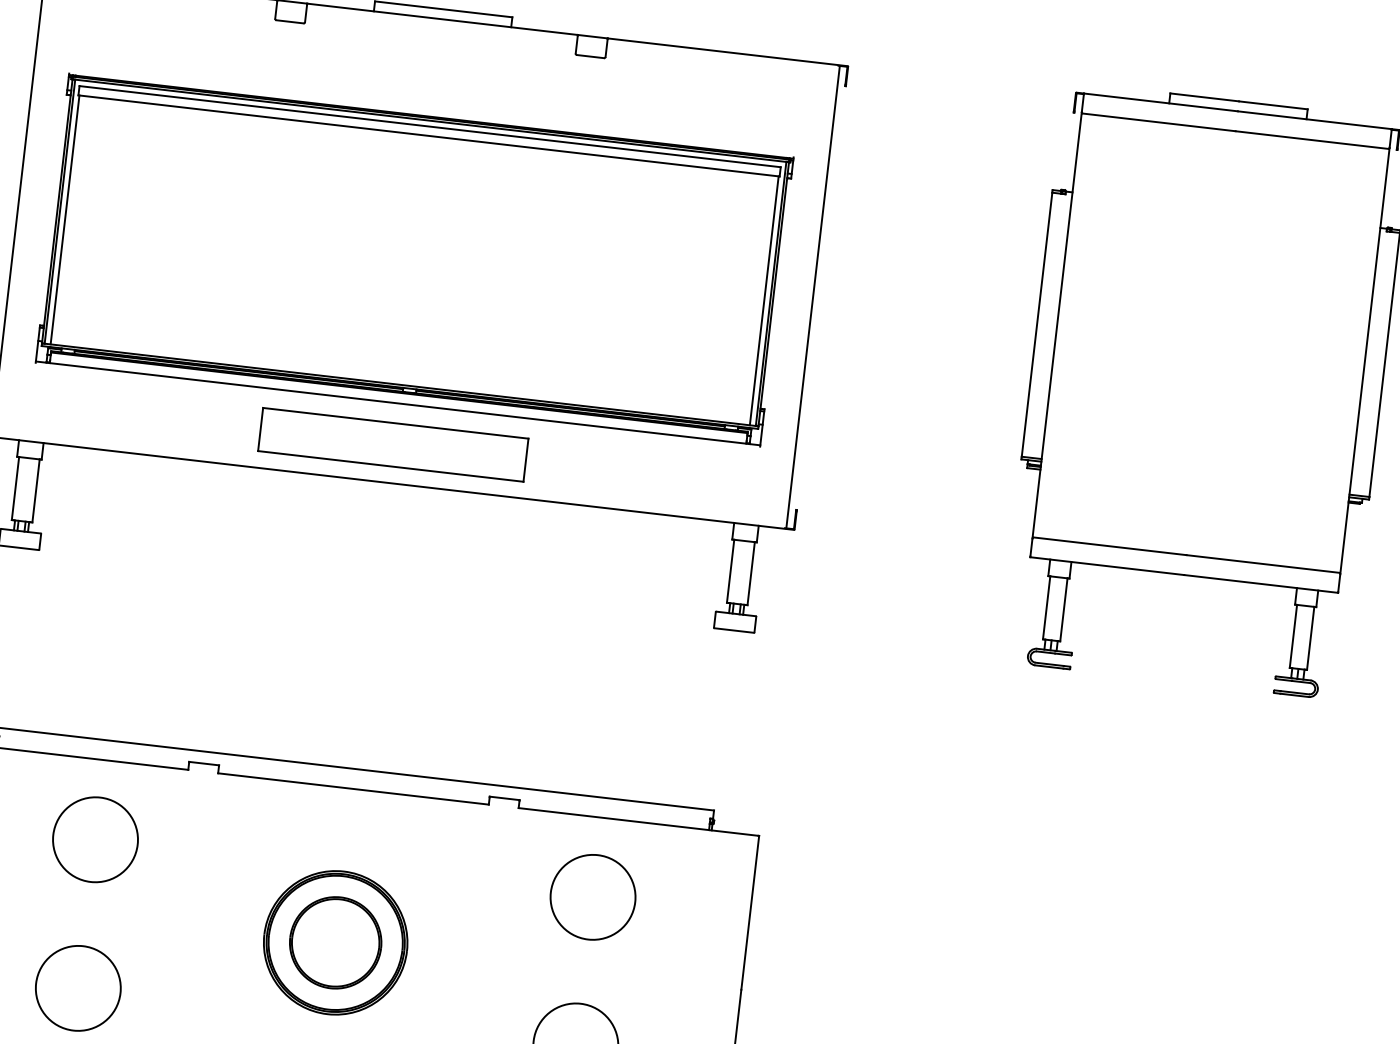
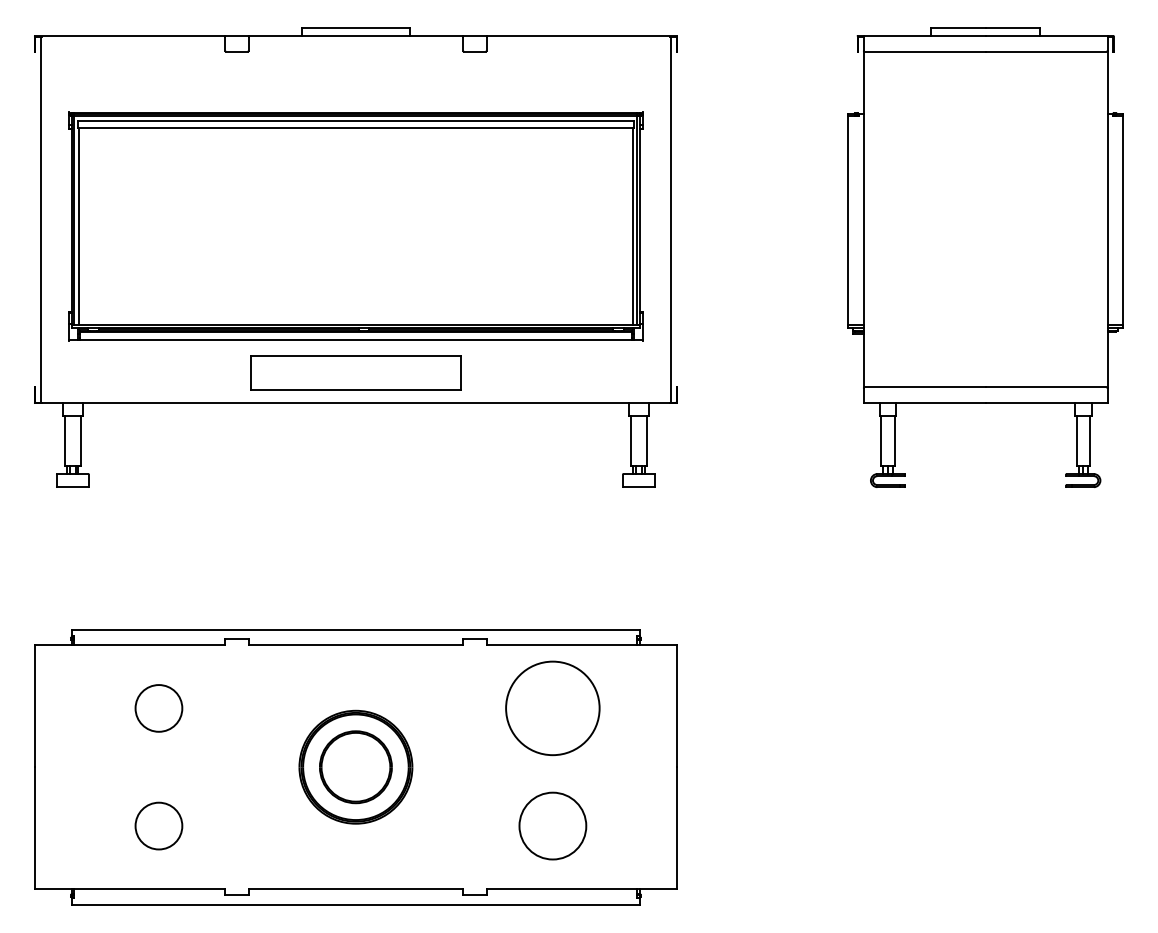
circle: (94, 839) -> (158, 708), size x0.7
circle: (592, 897) -> (552, 708), size x1.4
circle: (77, 987) -> (158, 825), size x0.7

